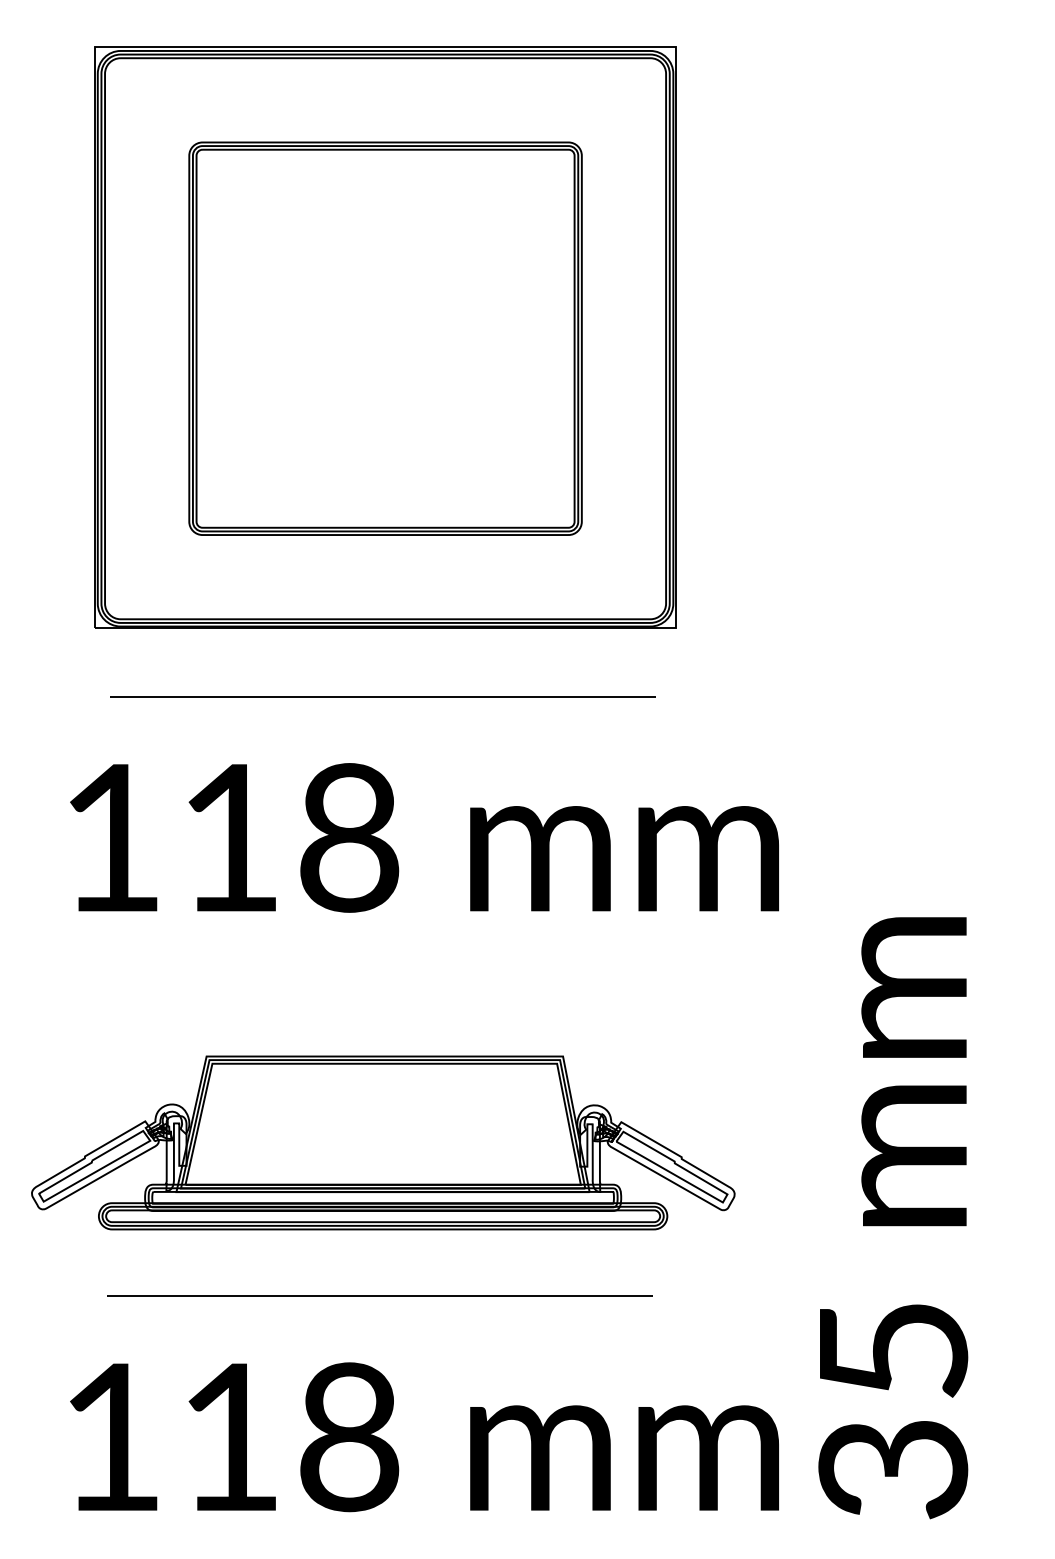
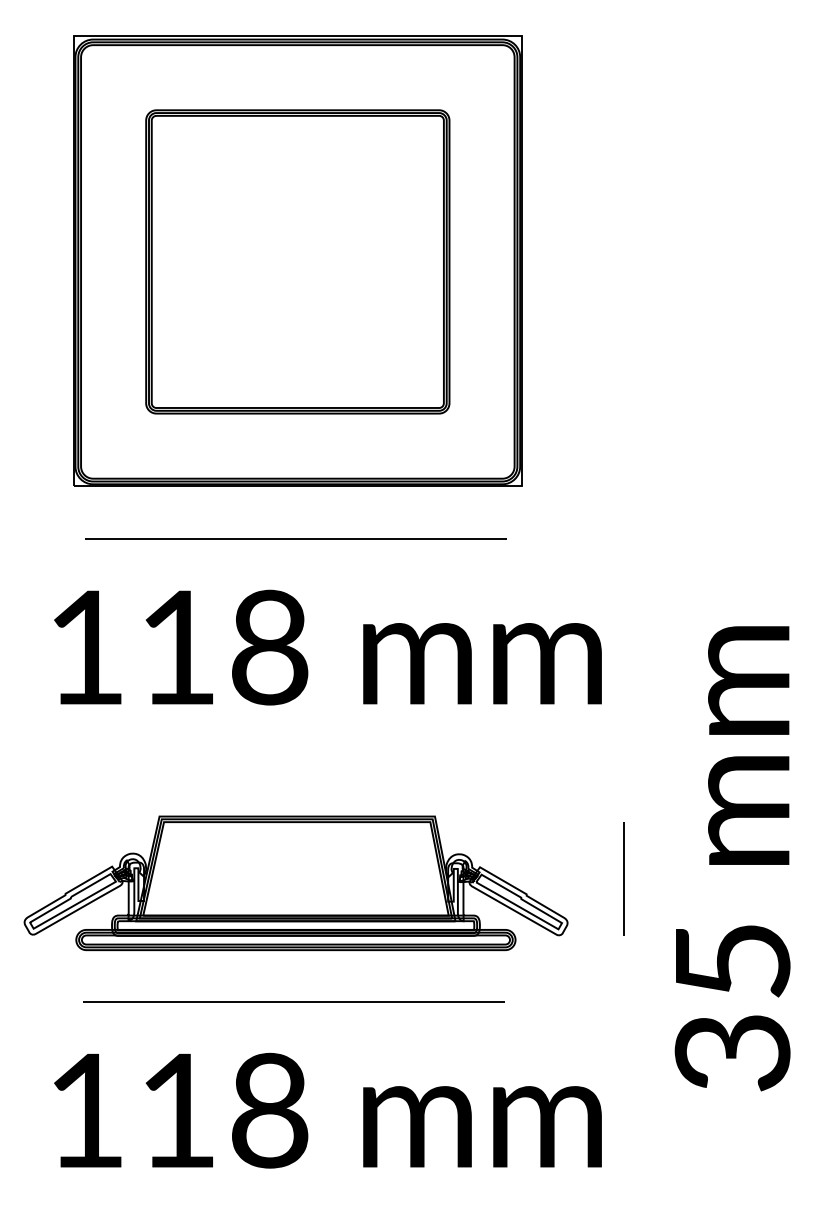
line: (806, 1137) -> (623, 879), added
text: (893, 1218) -> (732, 859), moved

